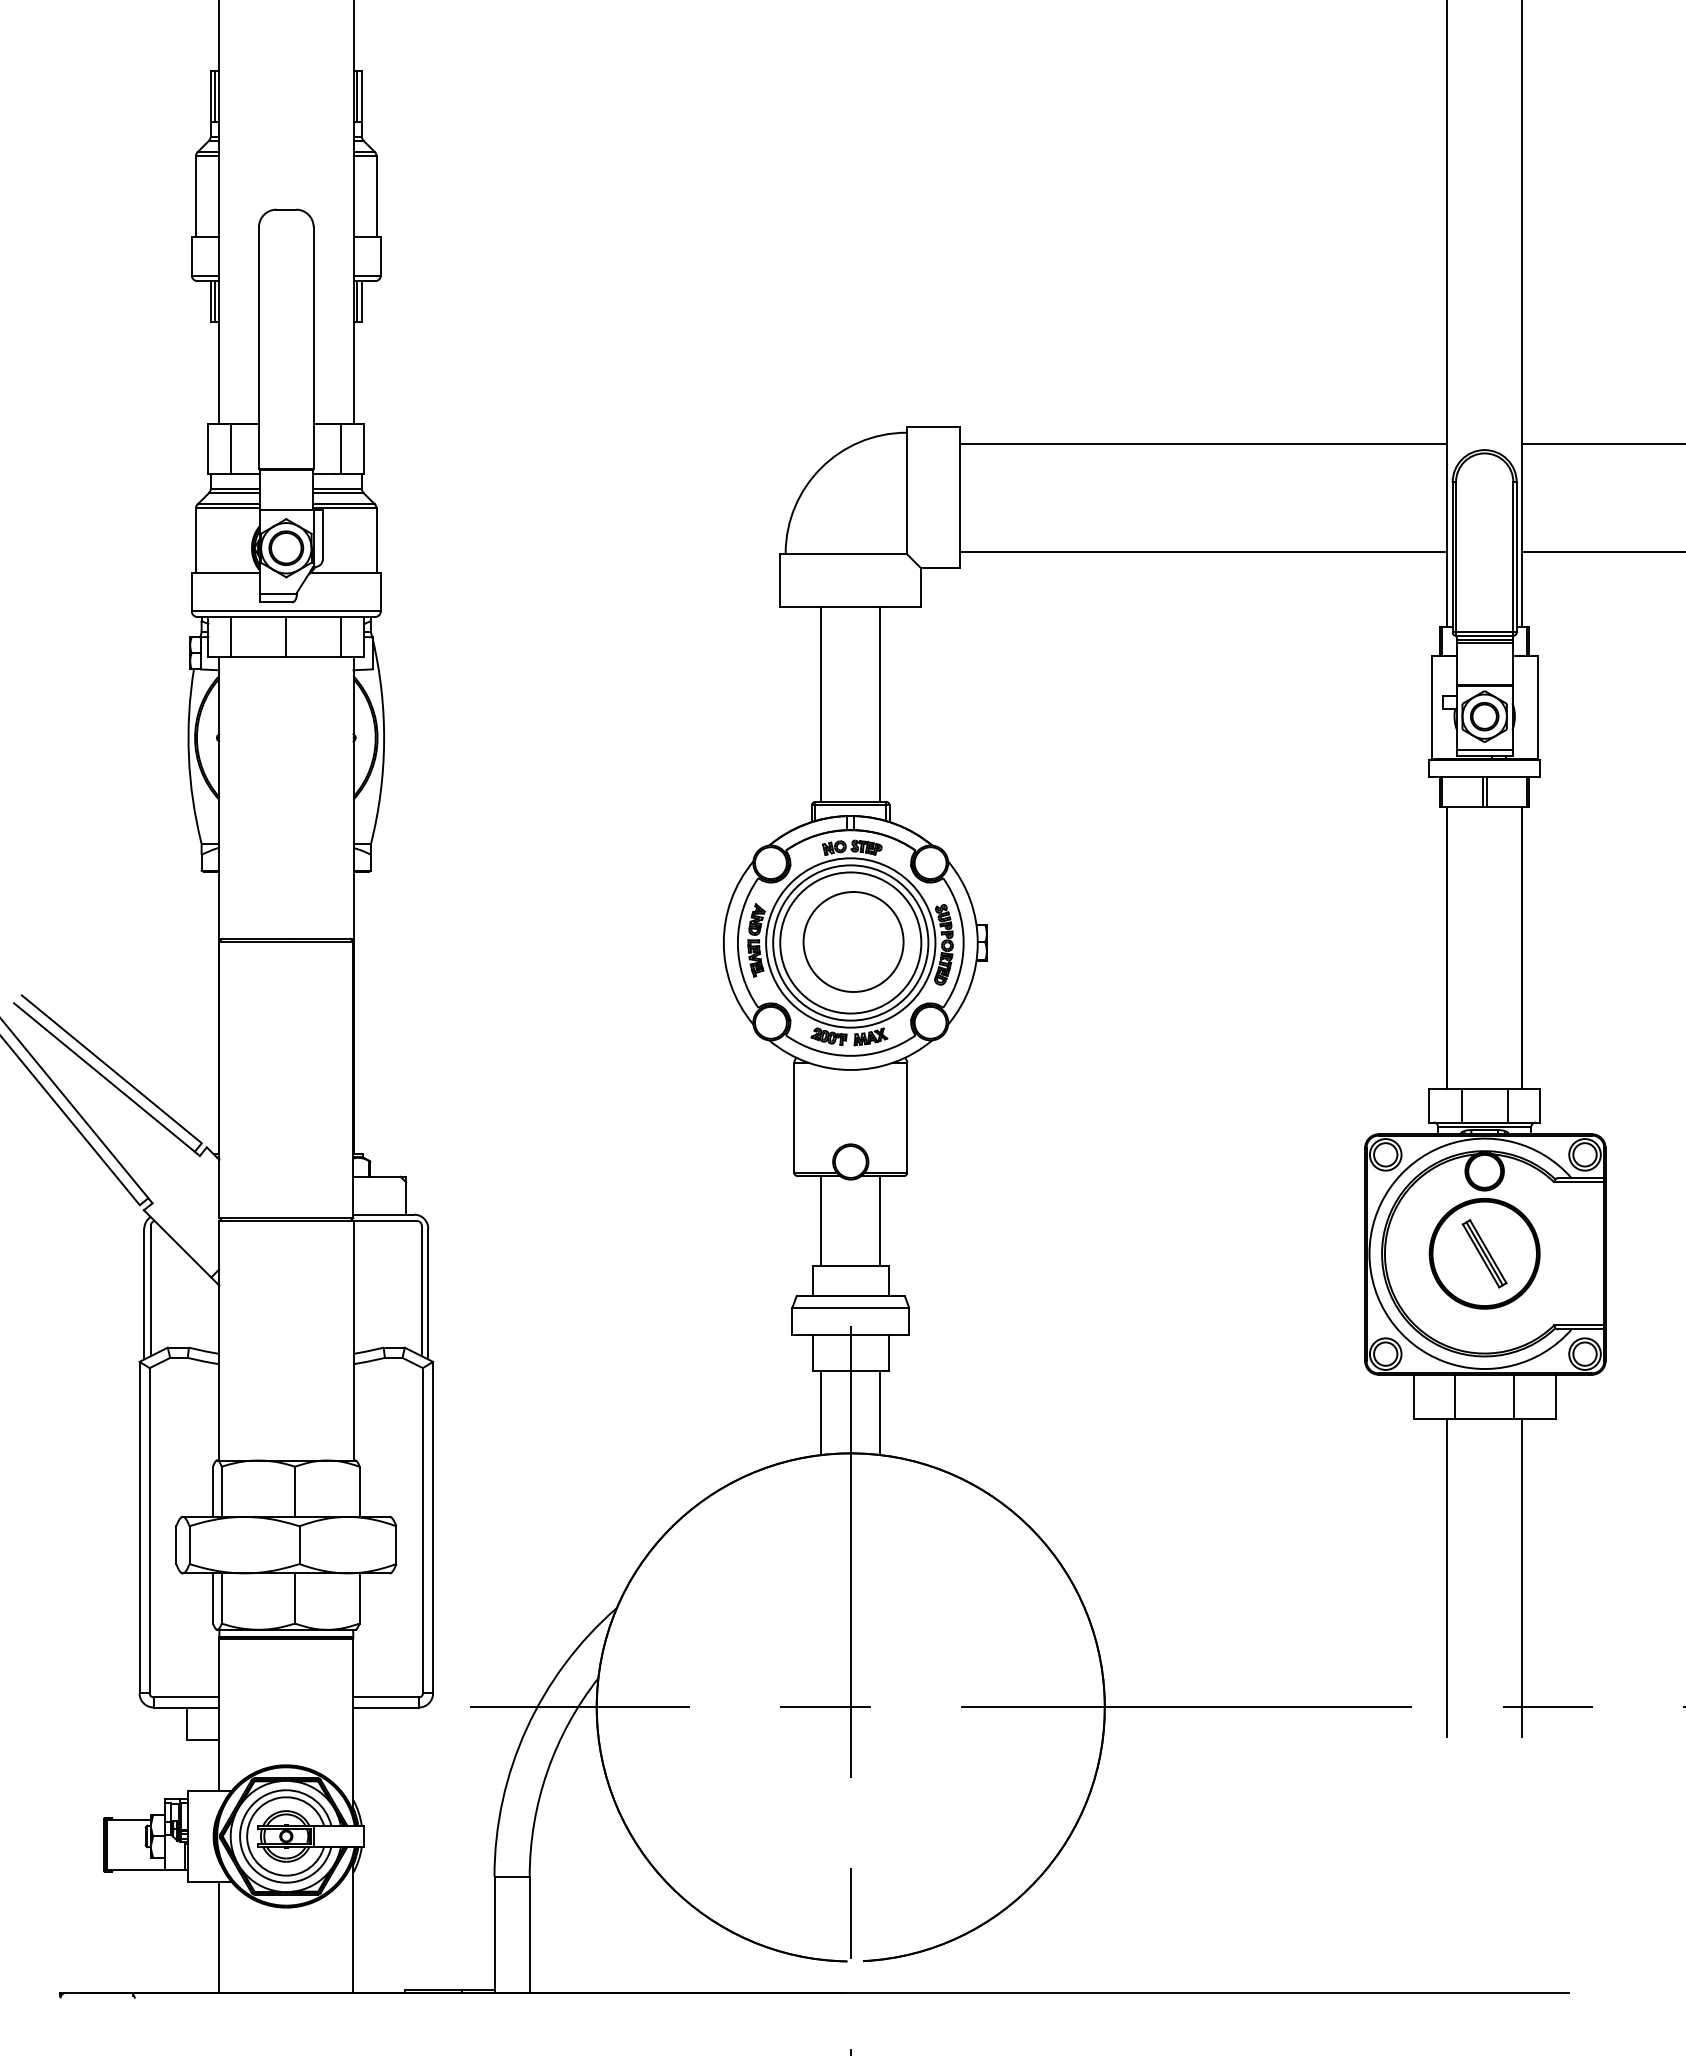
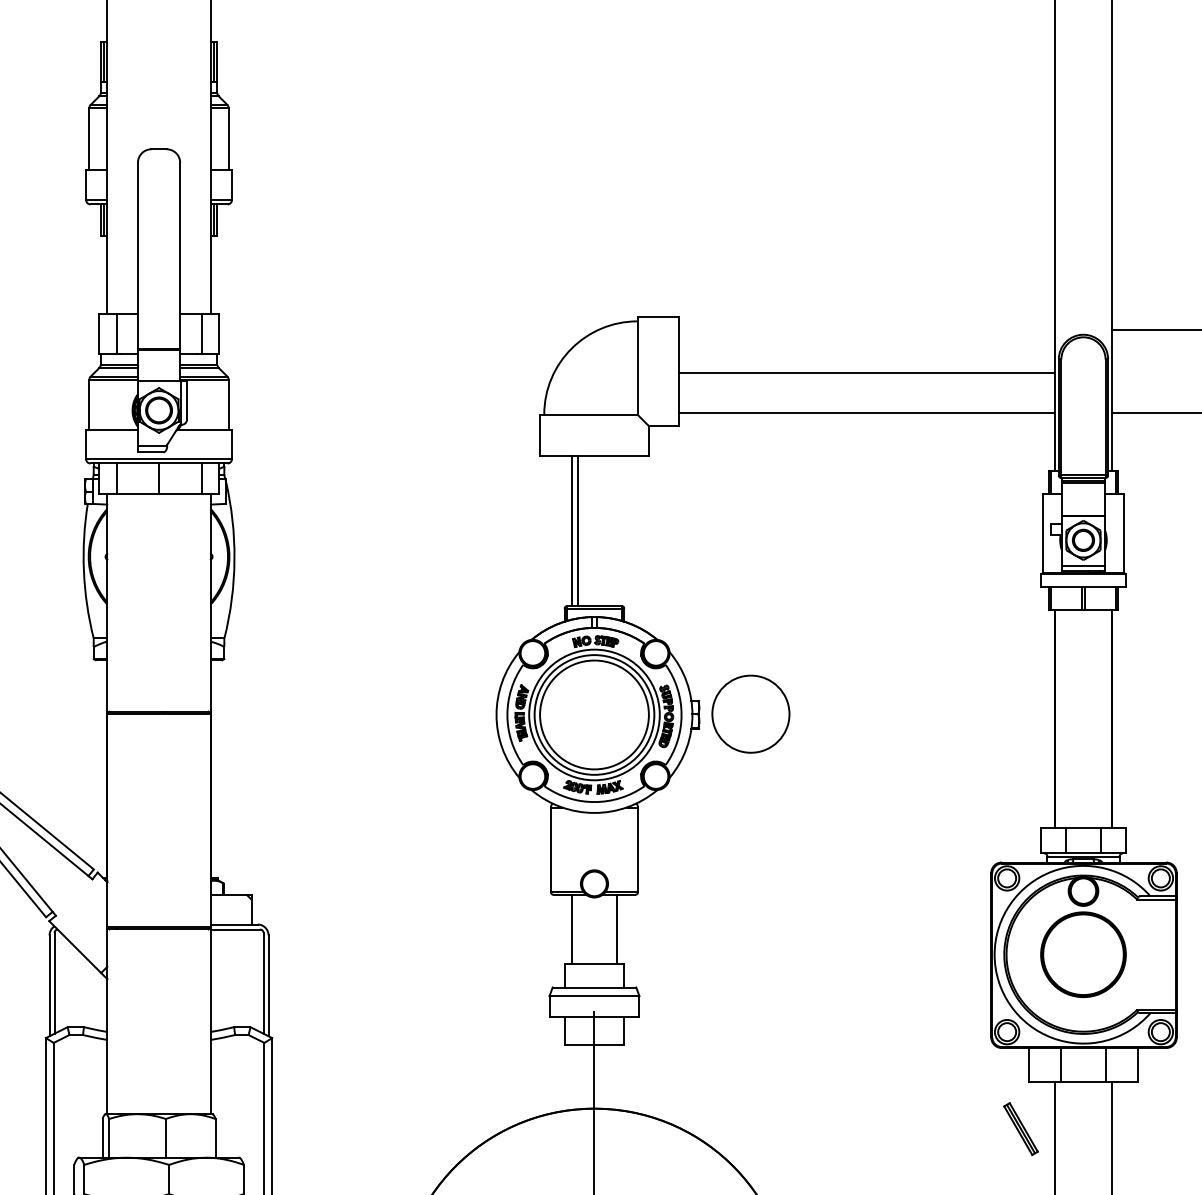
line: (1203, 444) -> (866, 373), moved
line: (880, 704) -> (578, 531), moved
circle: (853, 941) -> (750, 713), moved
part: (1484, 1253) -> (1020, 1128), moved
line: (821, 1413) -> (571, 1077), removed
line: (880, 1413) -> (617, 1077), removed

